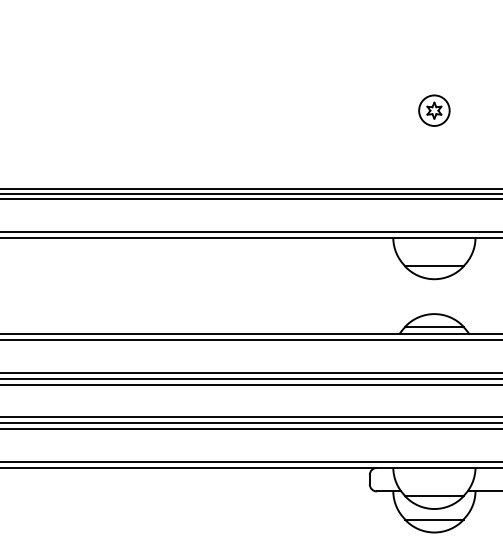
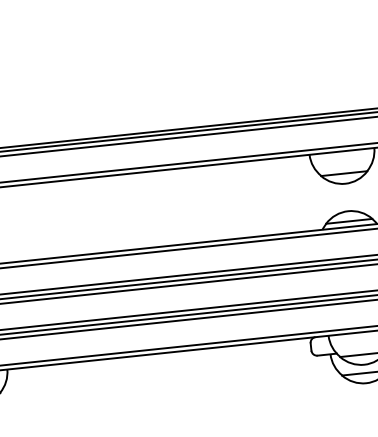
part: (434, 110) -> (331, 50), removed

